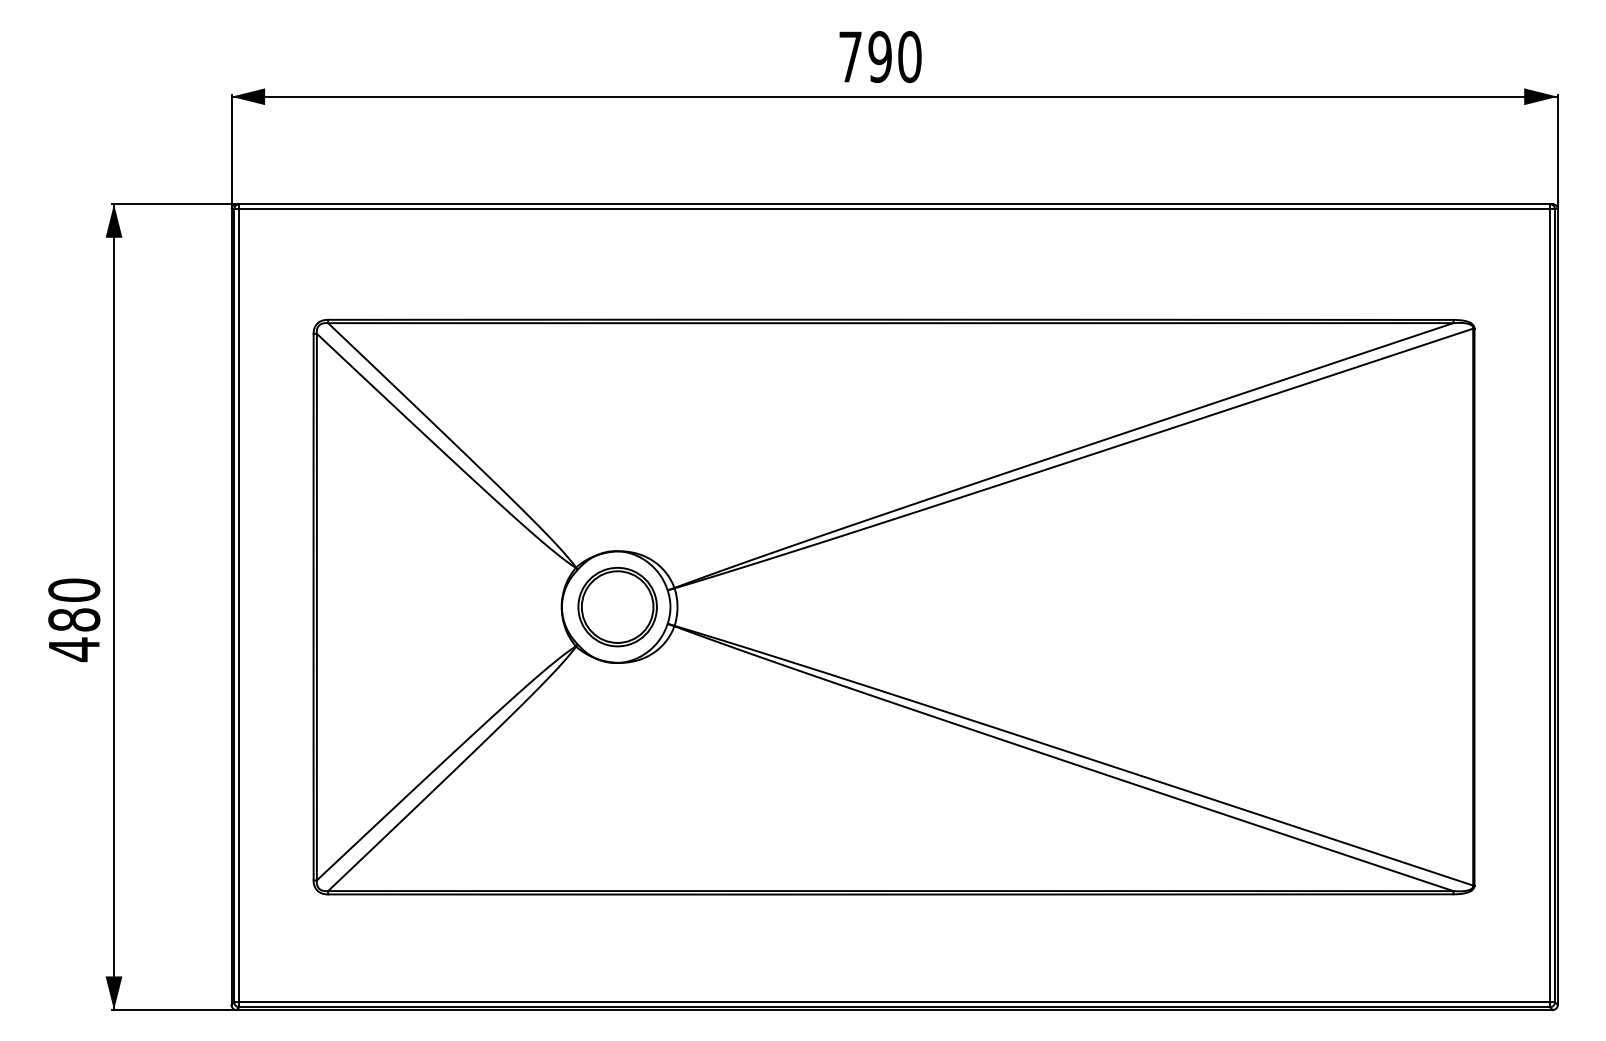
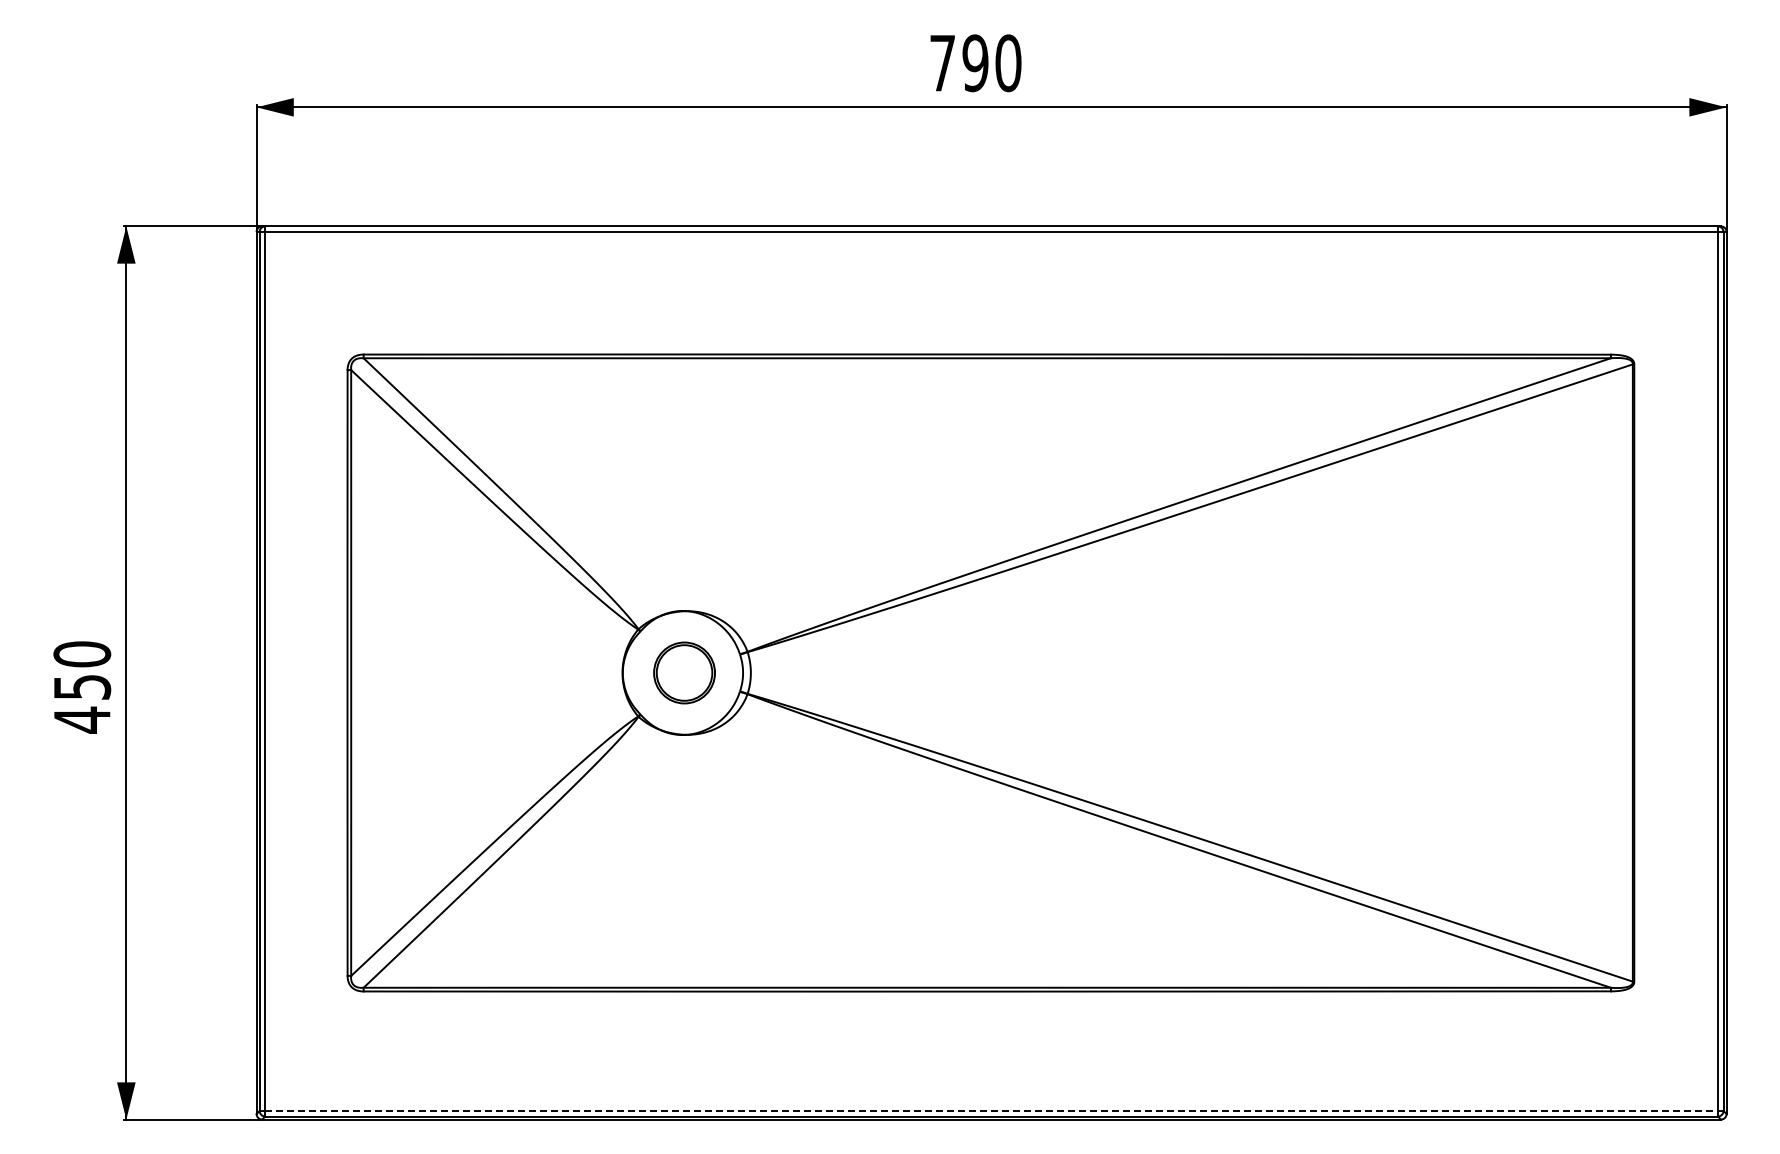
part: (617, 606) -> (684, 672), size x0.7
text: (74, 620) -> (82, 687), 480 -> 450
line: (895, 1001) -> (992, 1110), solid -> dashed

